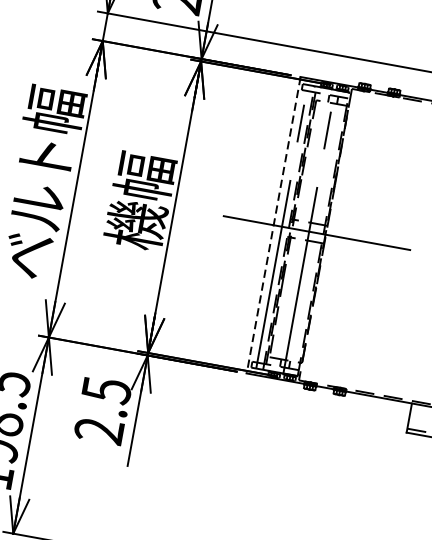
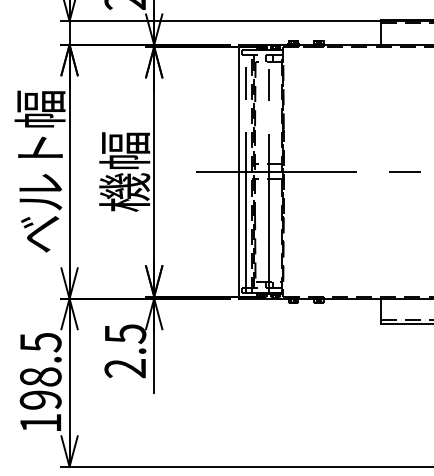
line: (274, 224) -> (239, 171), dashed -> solid

